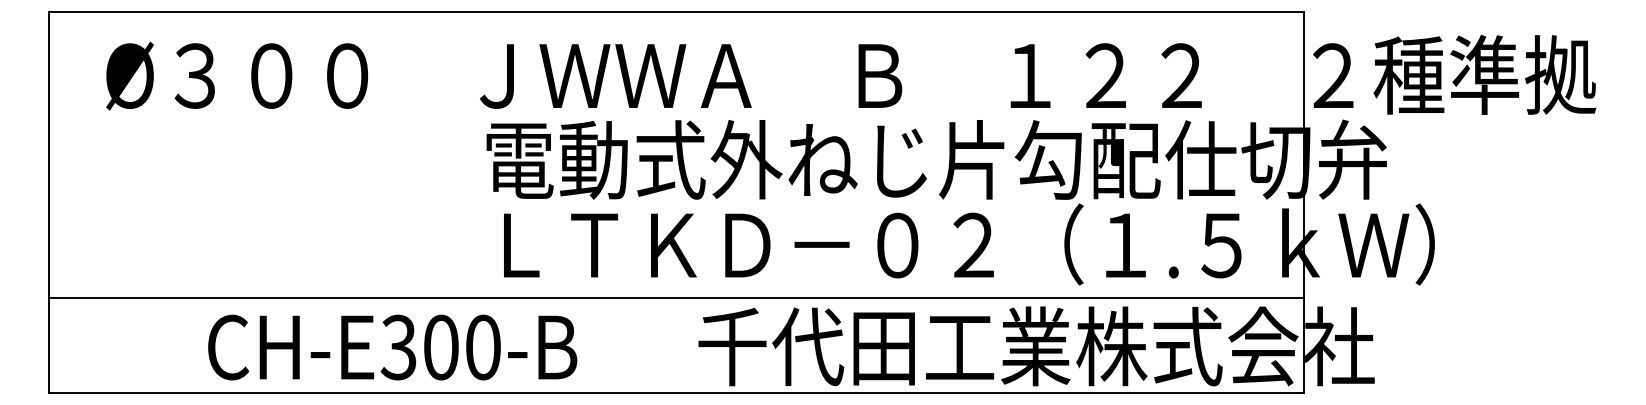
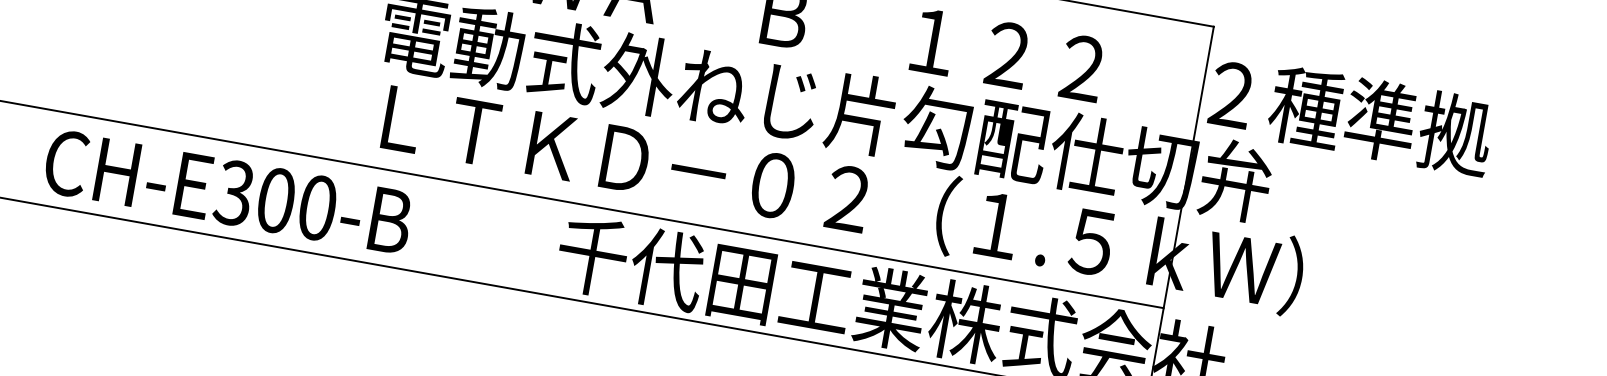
text: (392, 347) -> (228, 192), moved

